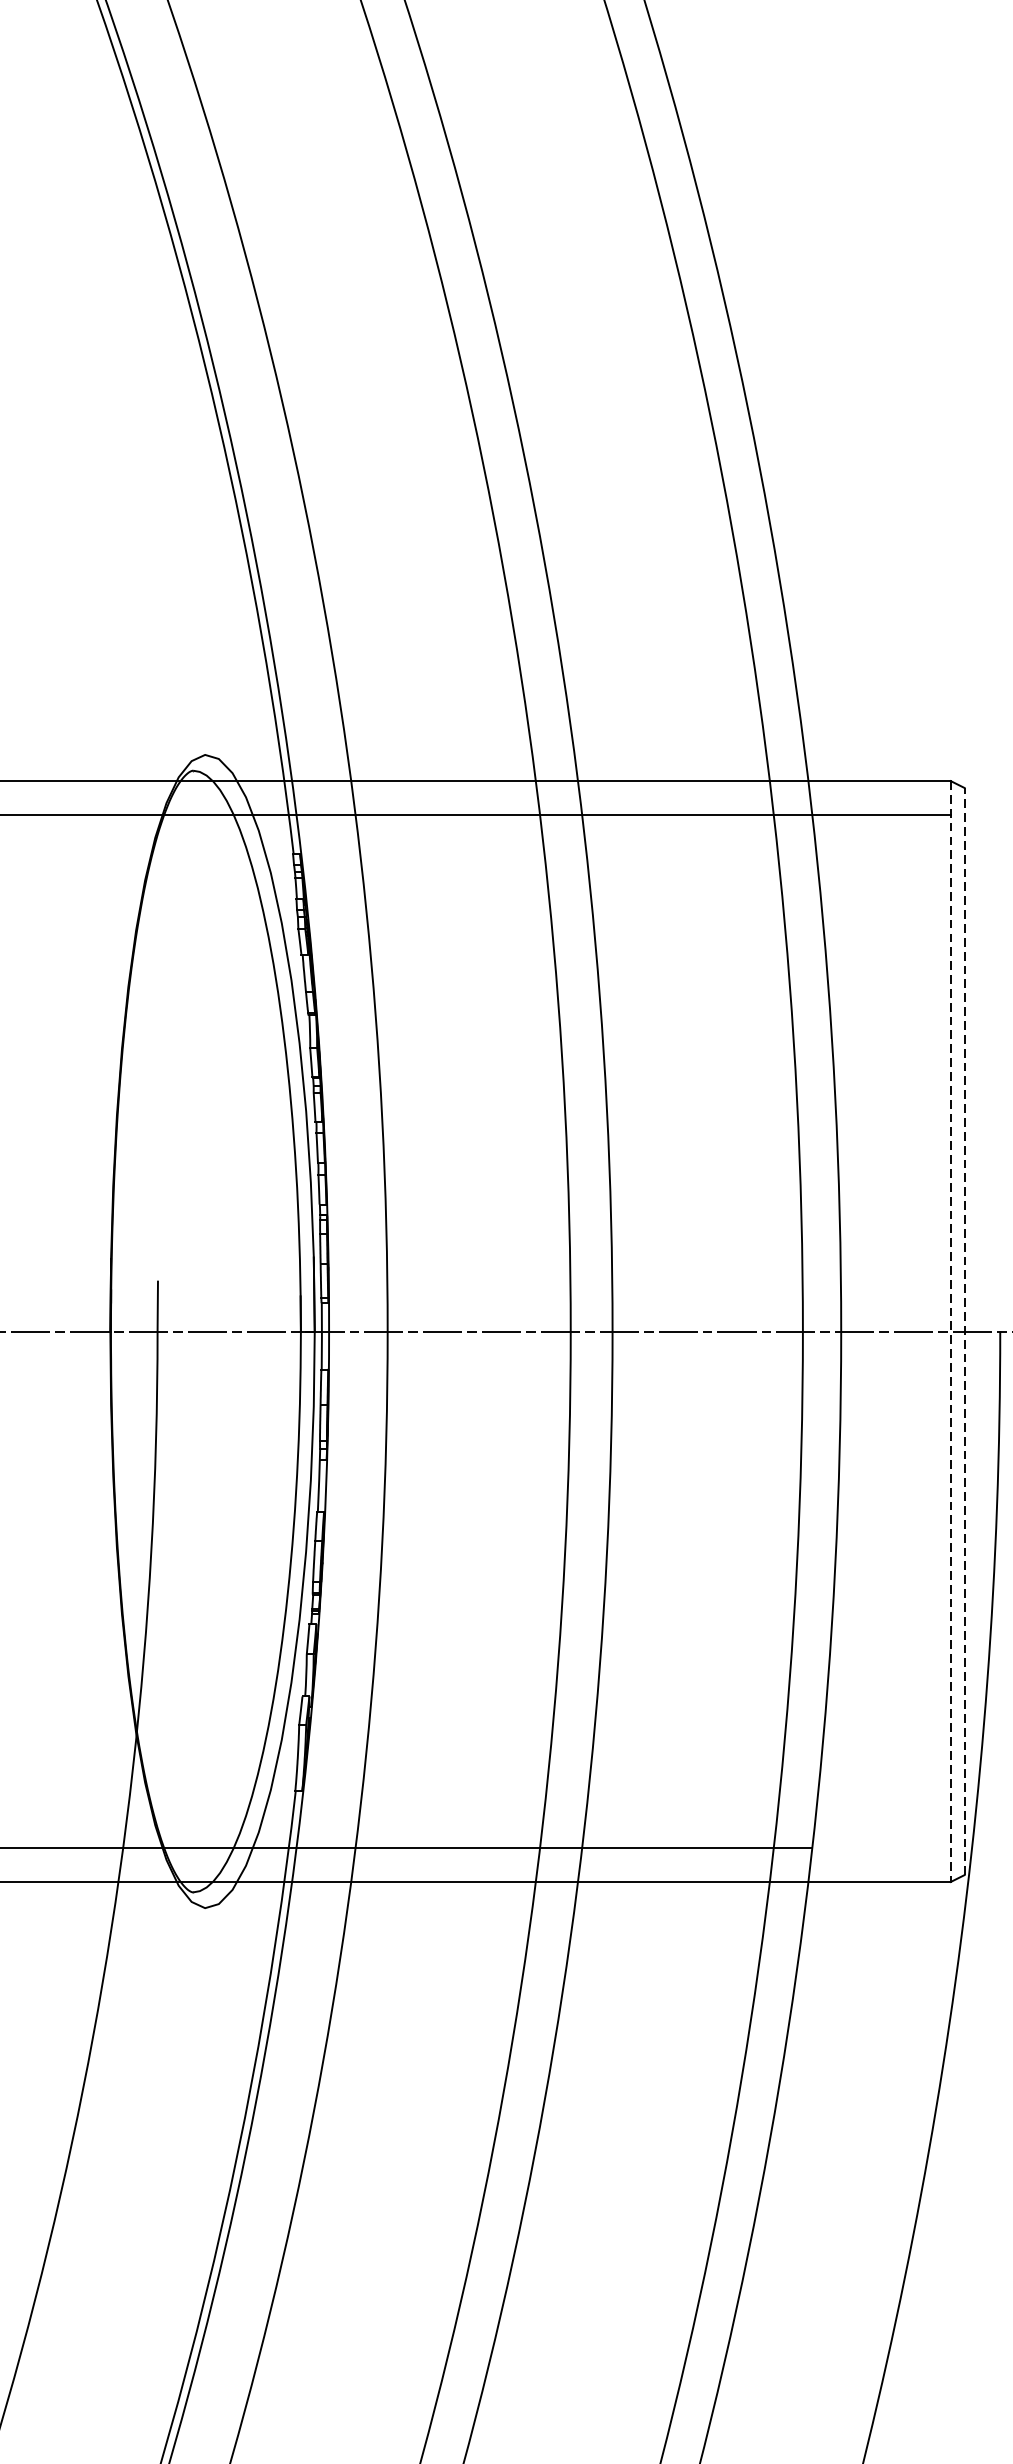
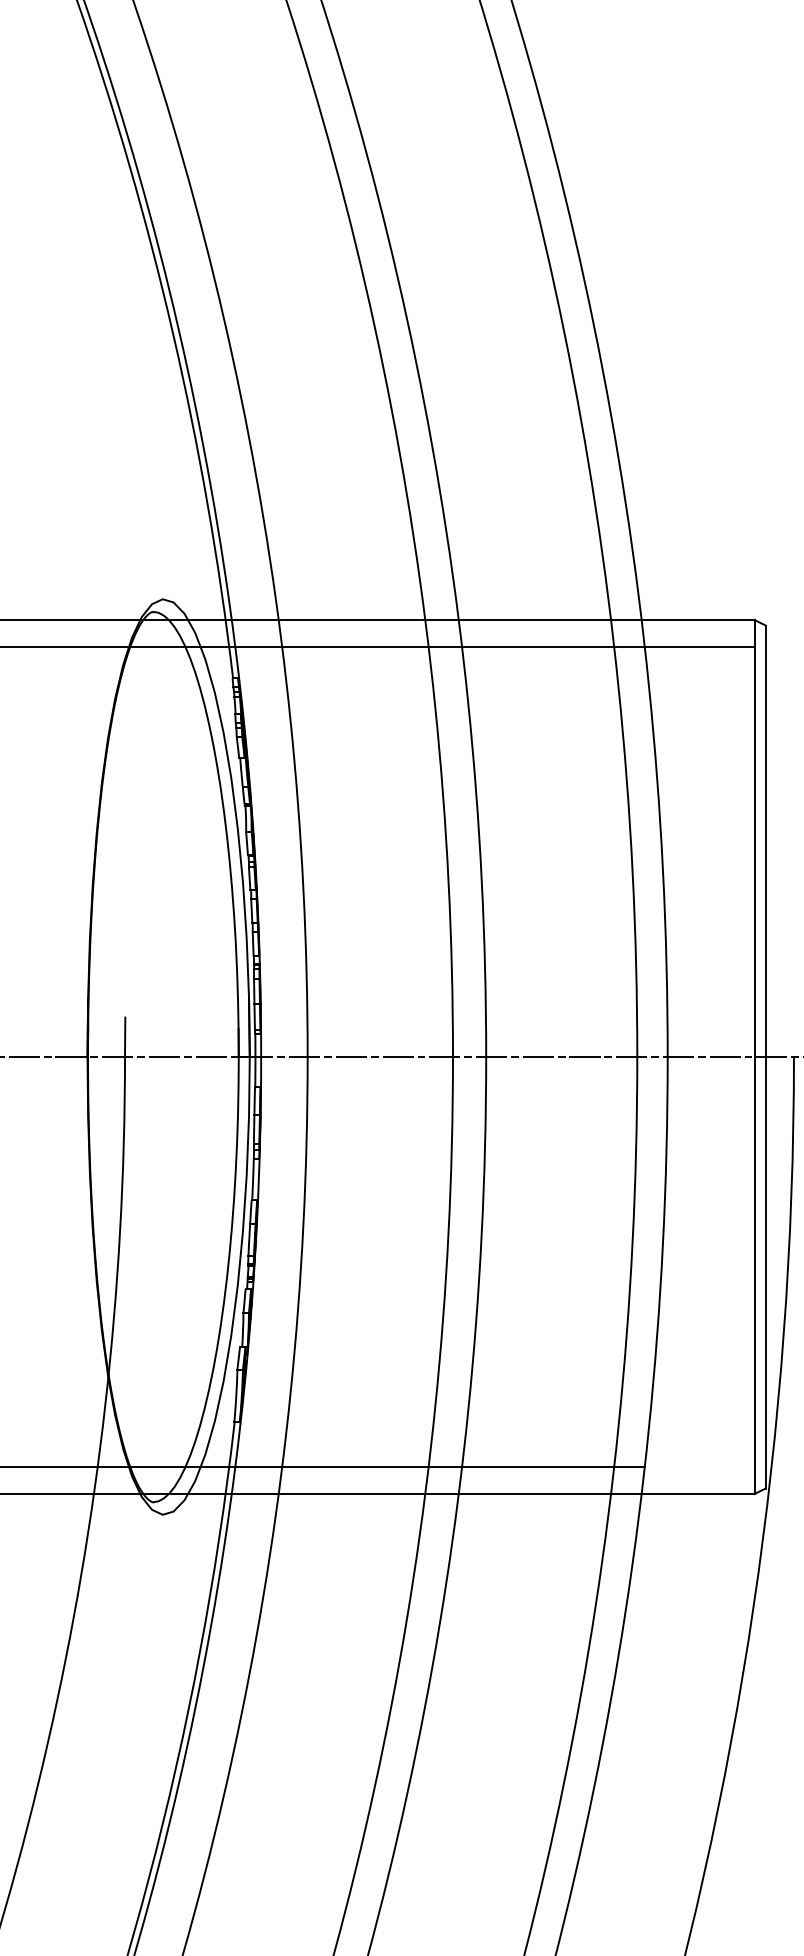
line: (964, 1330) -> (765, 1056), dashed -> solid
line: (950, 1332) -> (754, 1057), dashed -> solid

